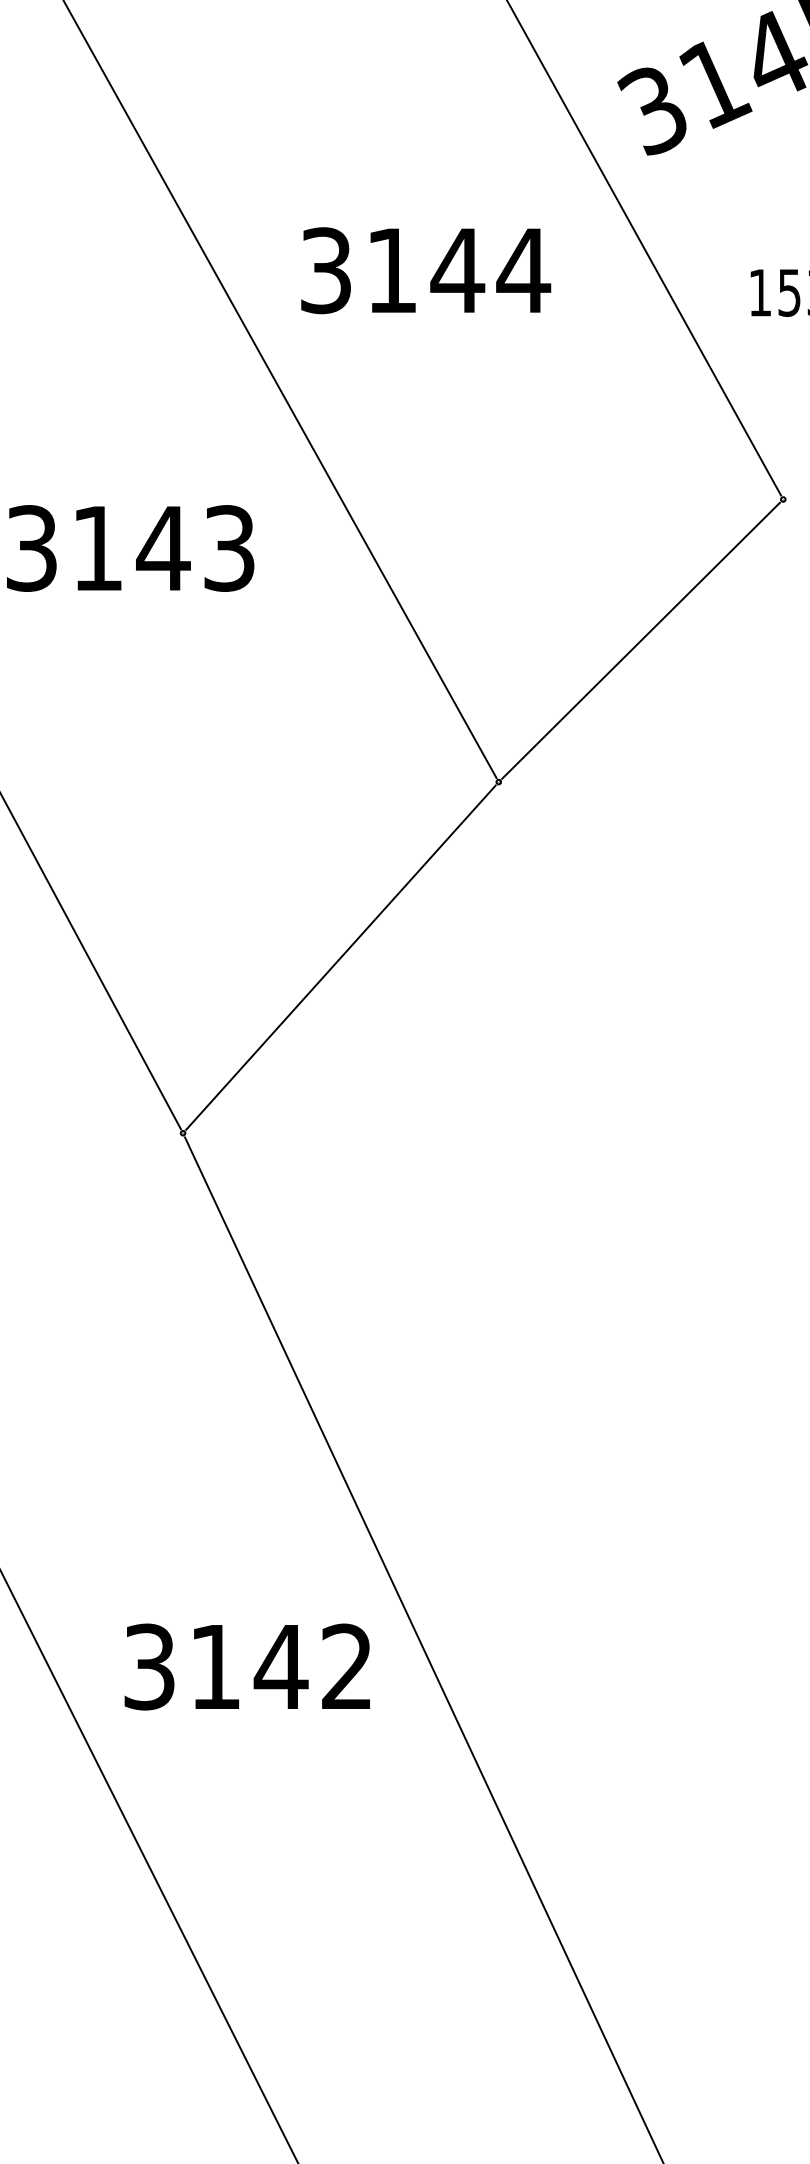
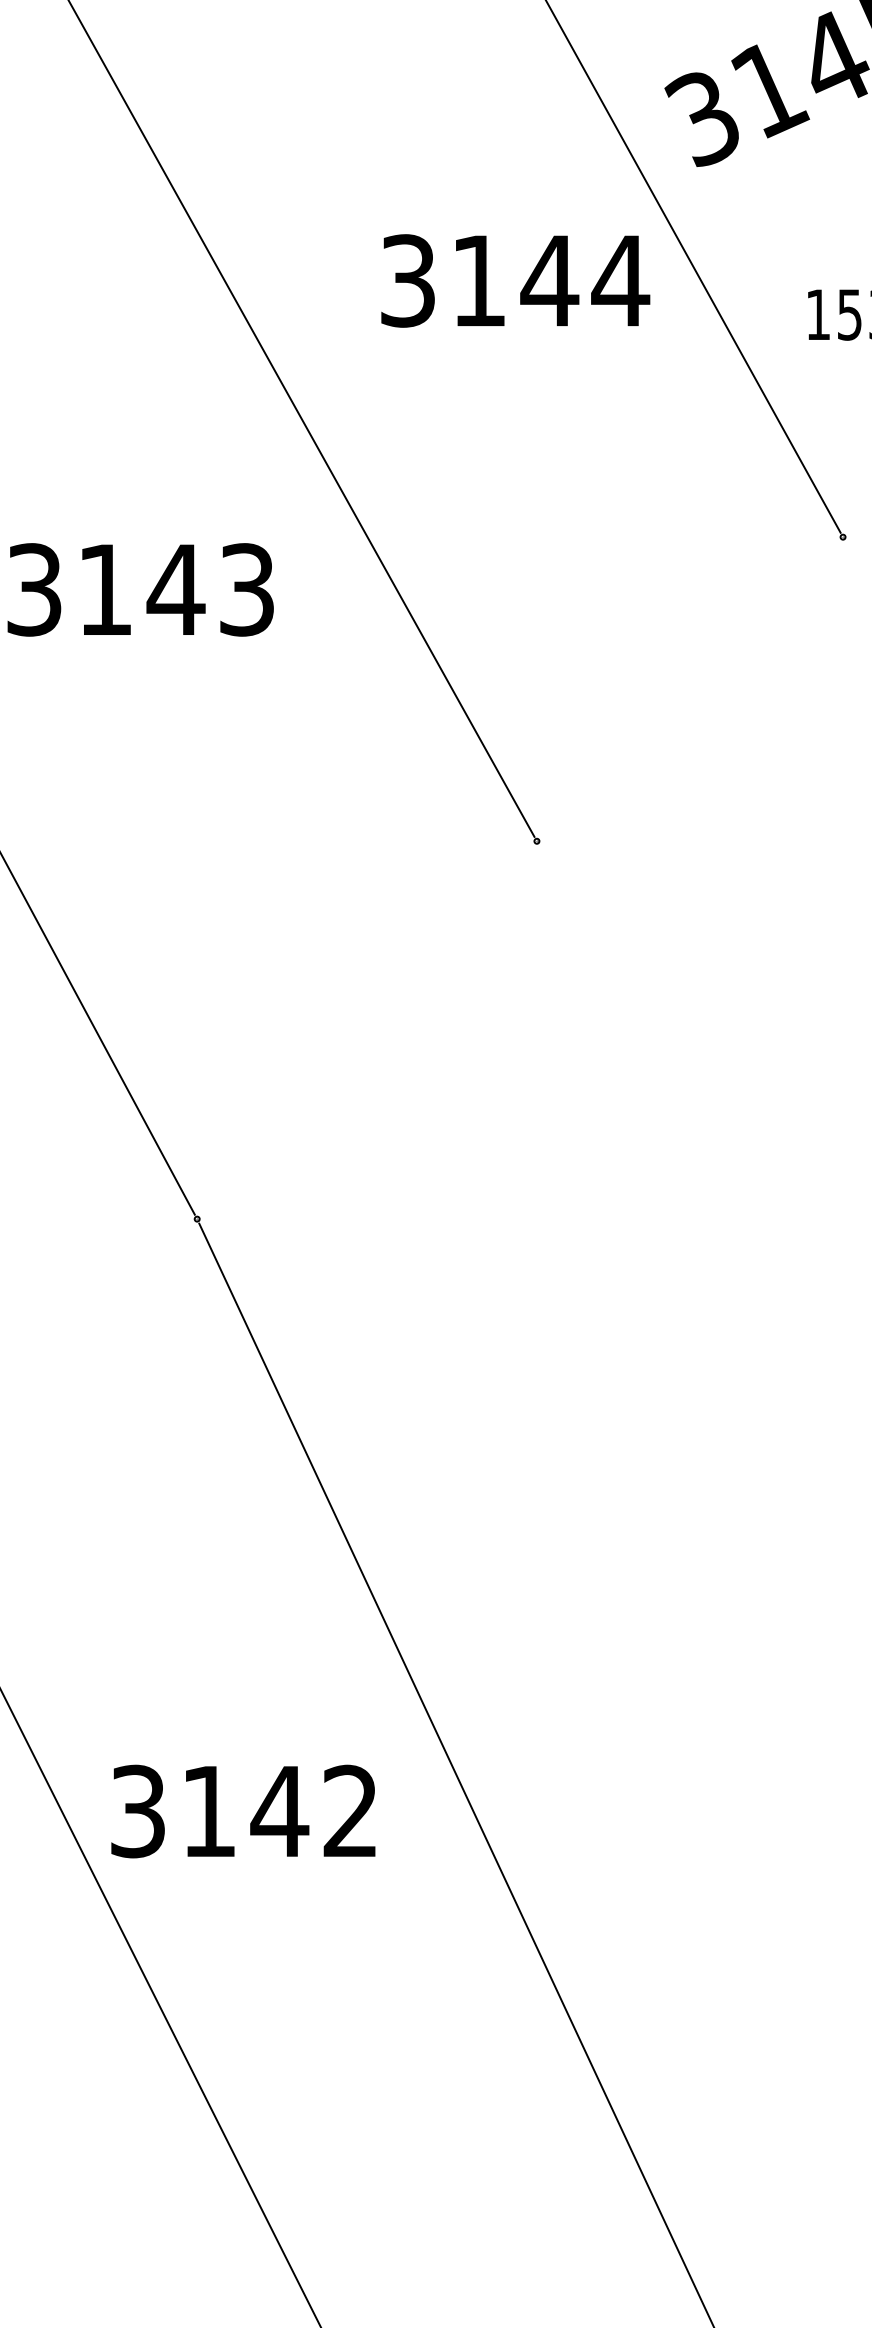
text: (425, 270) -> (515, 280), moved
line: (640, 640) -> (689, 688), removed
line: (340, 957) -> (366, 1030), removed
text: (247, 1666) -> (243, 1811), moved

